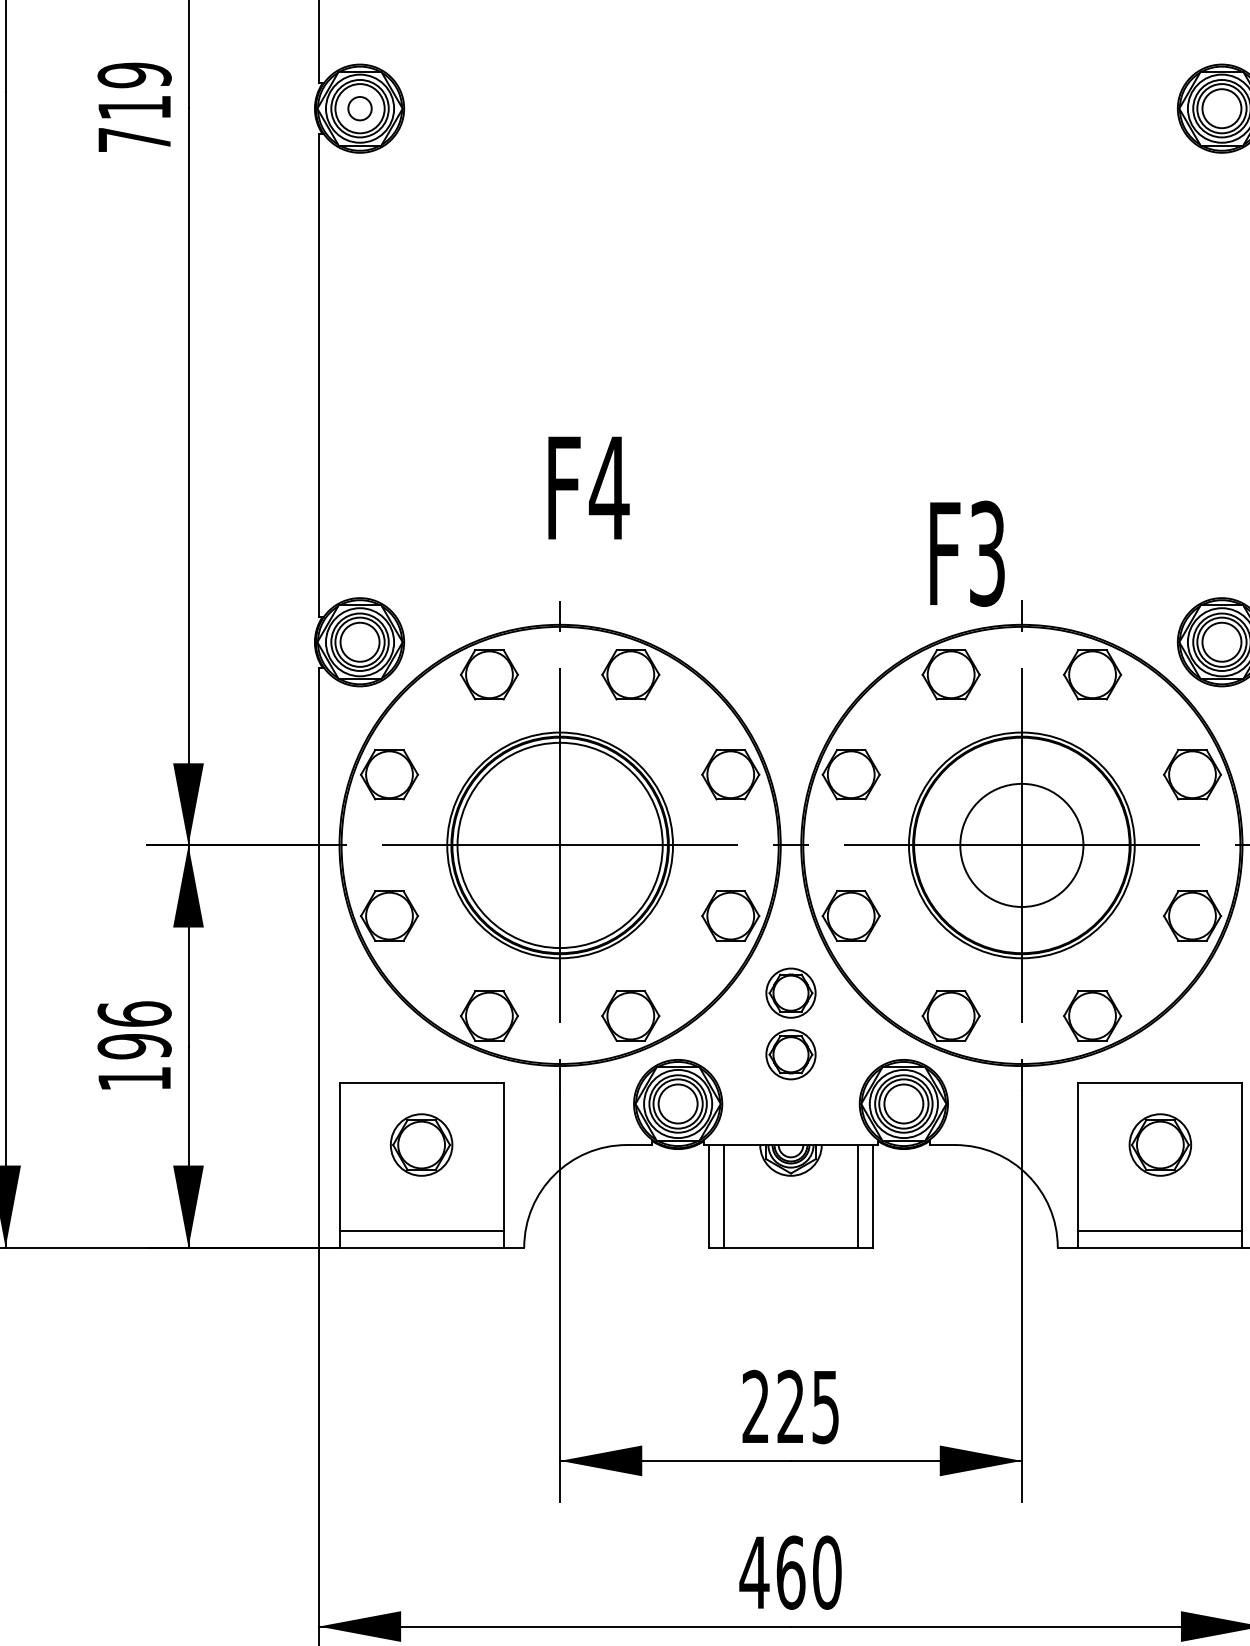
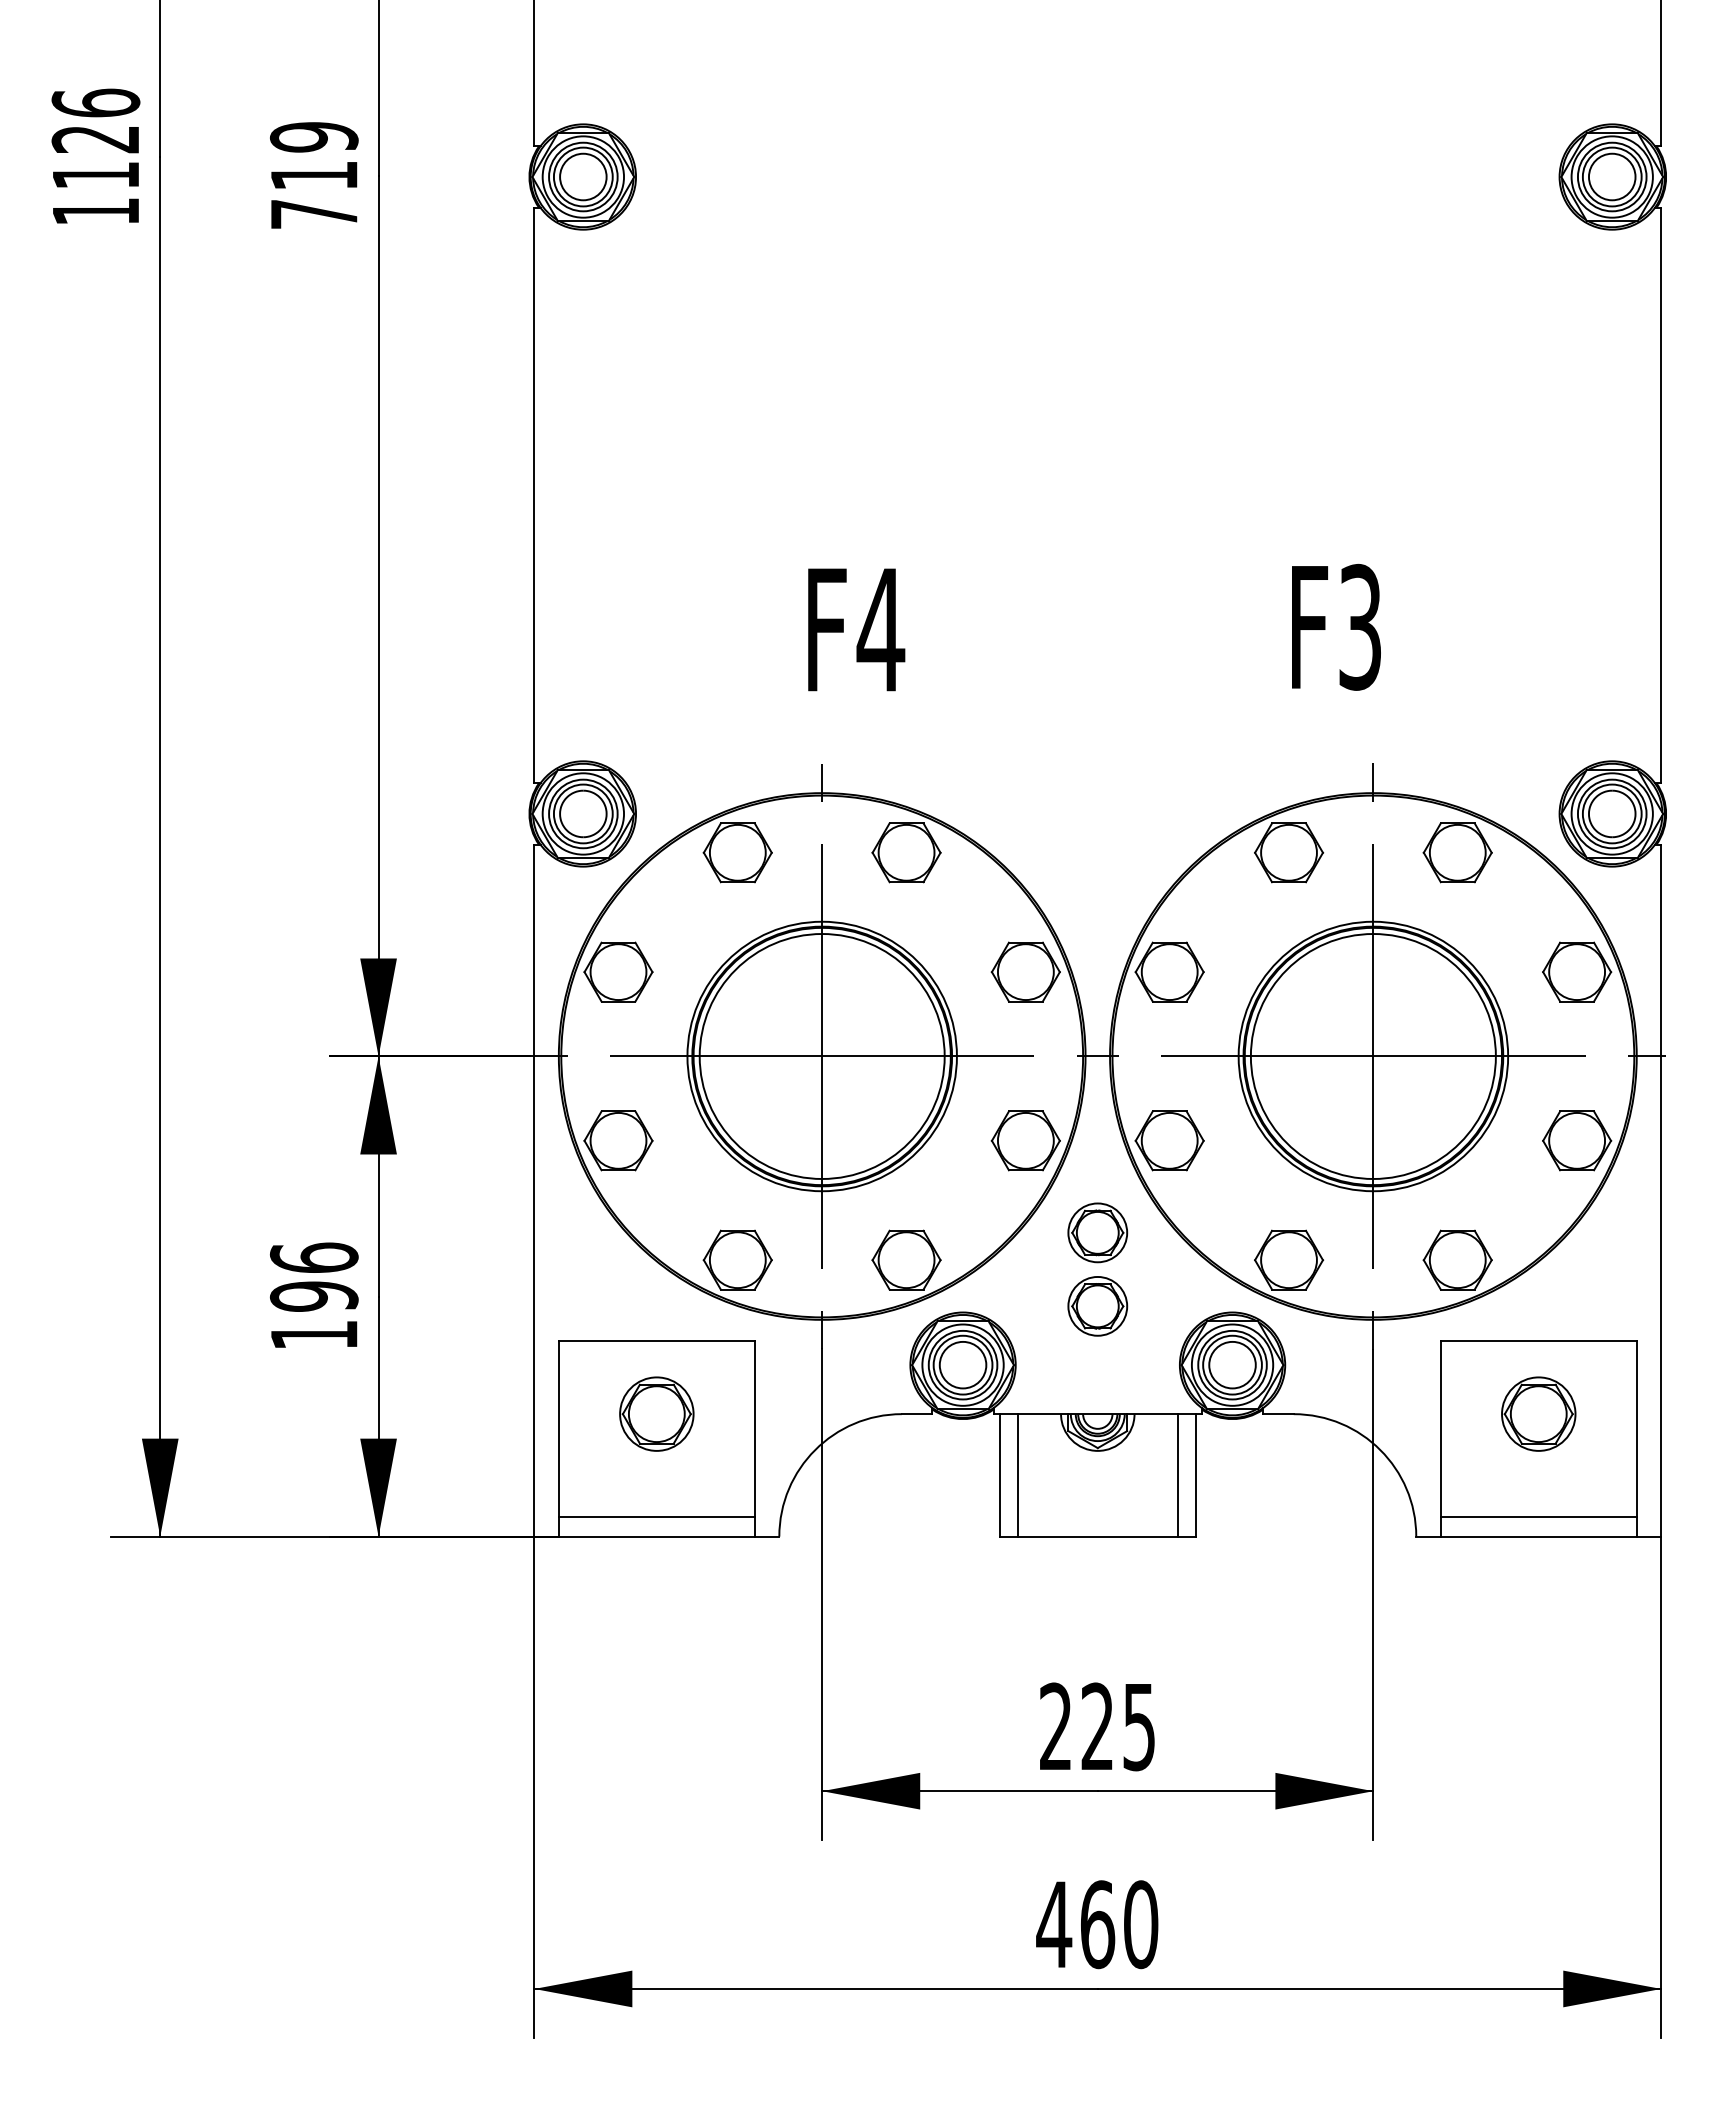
circle: (360, 108) -> (583, 176), size x1.67
text: (967, 553) -> (1336, 627), moved
circle: (1021, 845) -> (1372, 1056), size x1.67

